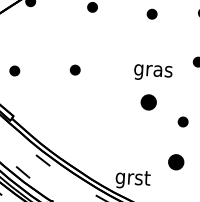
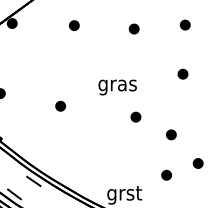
part: (75, 69) -> (60, 105), moved
text: (153, 72) -> (117, 87), moved
part: (148, 101) -> (135, 116), size x0.62
part: (176, 161) -> (166, 174), size x0.62

